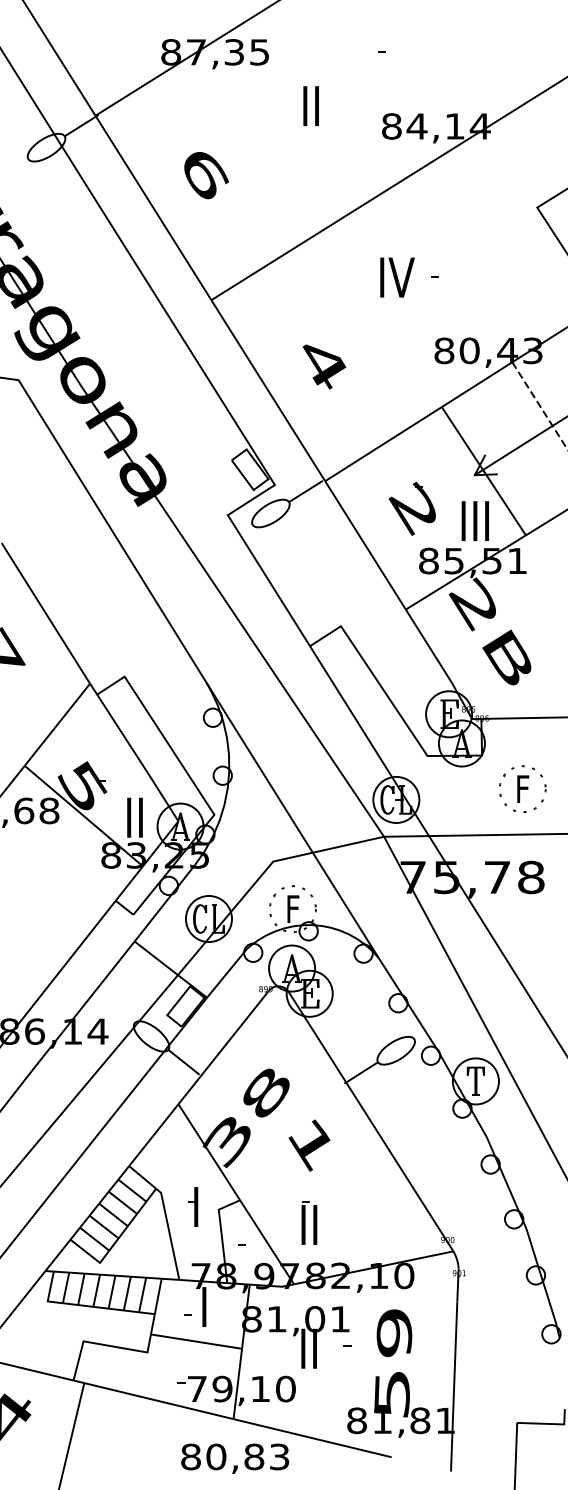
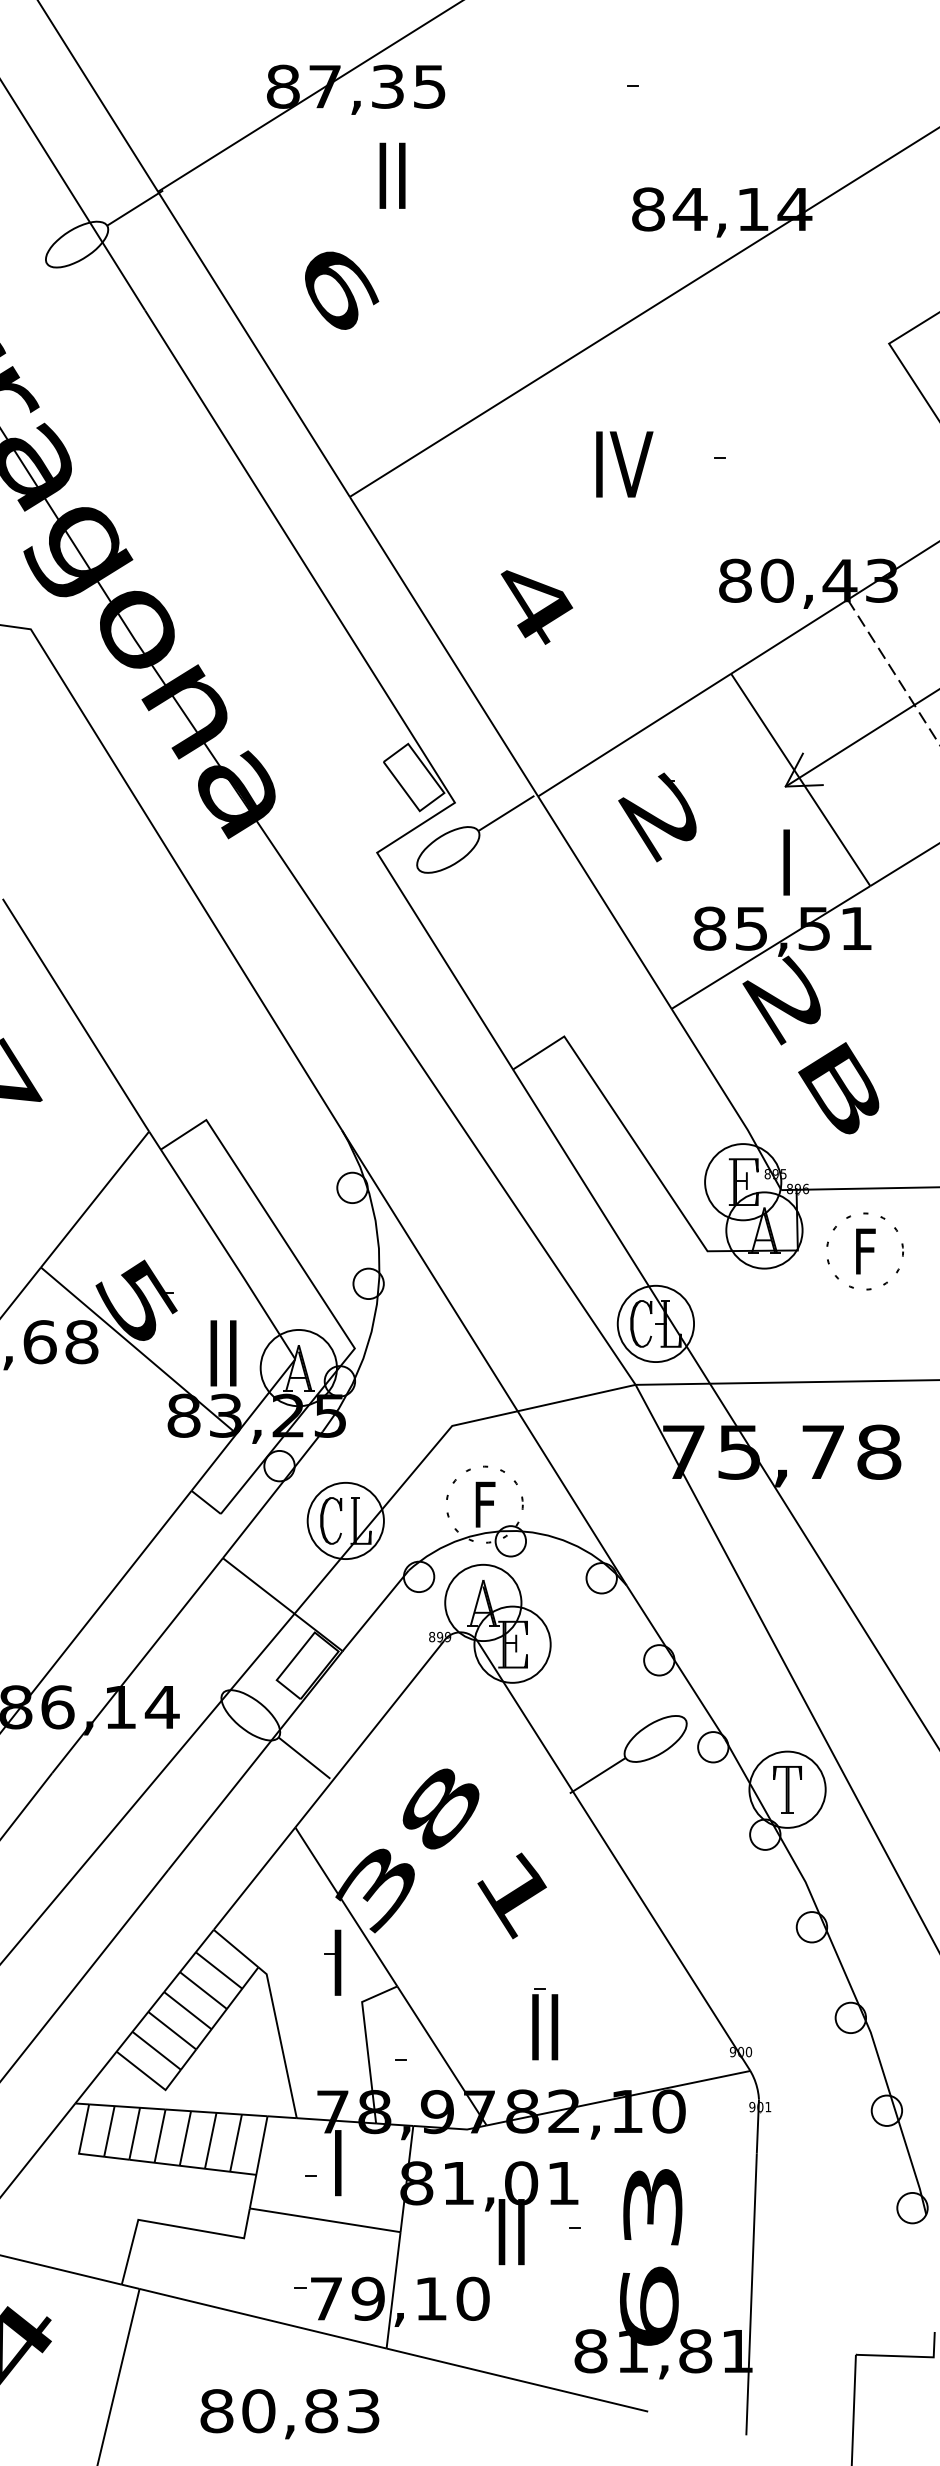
text: (310, 106) -> (391, 176), moved
text: (397, 277) -> (624, 464), moved
part: (411, 508) -> (656, 816), moved
text: (474, 521) -> (785, 863), III -> I
part: (522, 789) -> (864, 1252), moved
part: (193, 1206) -> (333, 1961), moved
part: (309, 1222) -> (545, 2023), moved
text: (393, 1363) -> (651, 2256), 59 -> 63
text: (235, 1458) -> (290, 2413), moved

